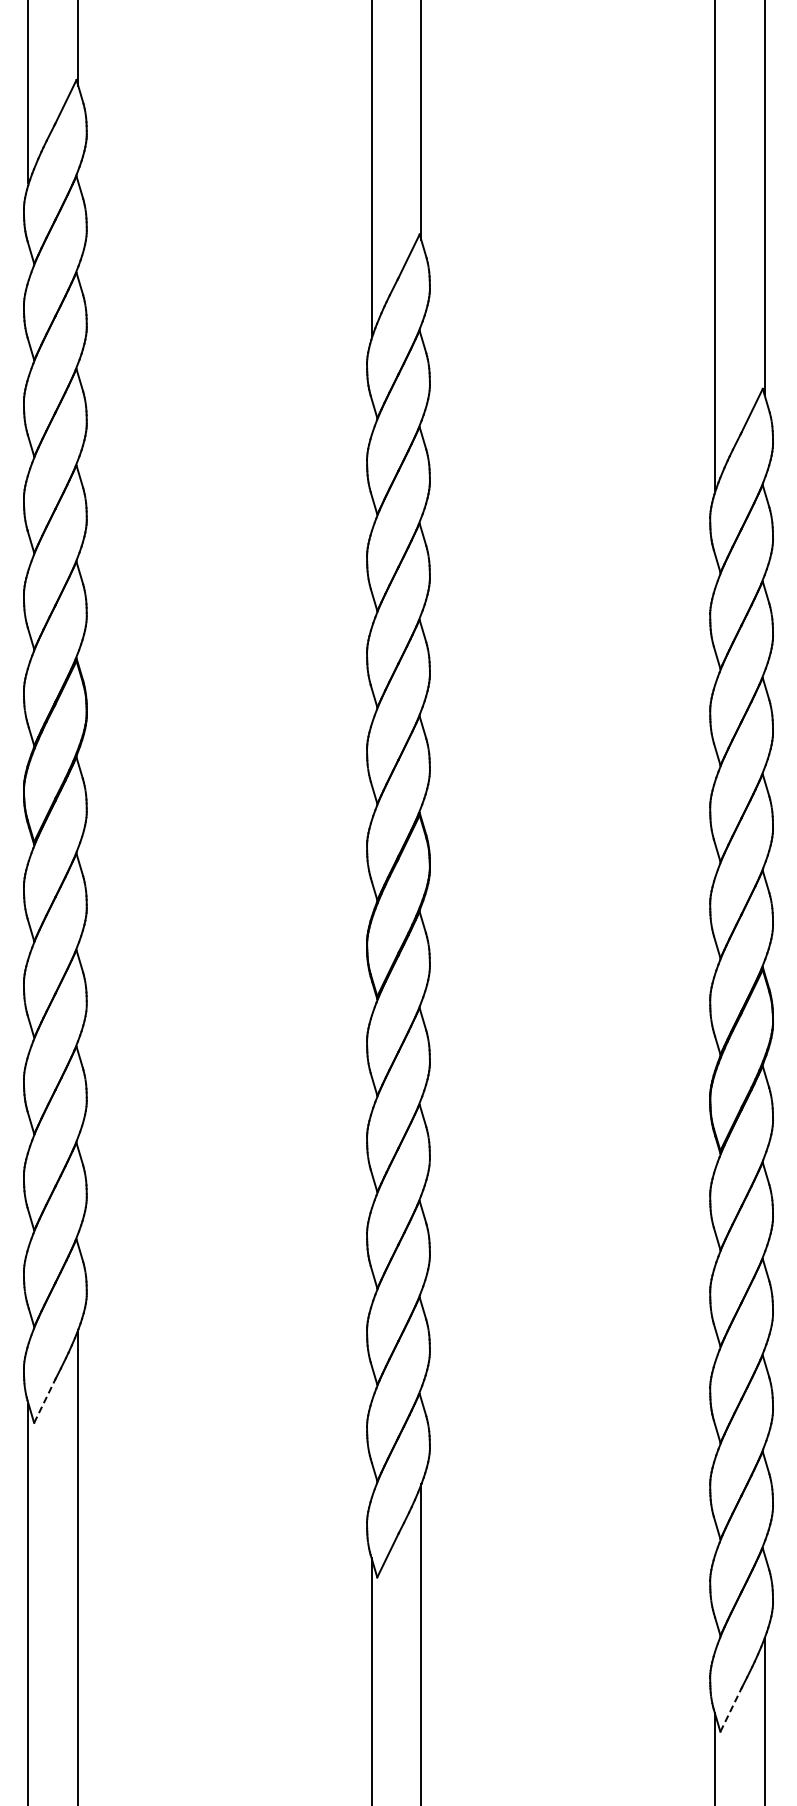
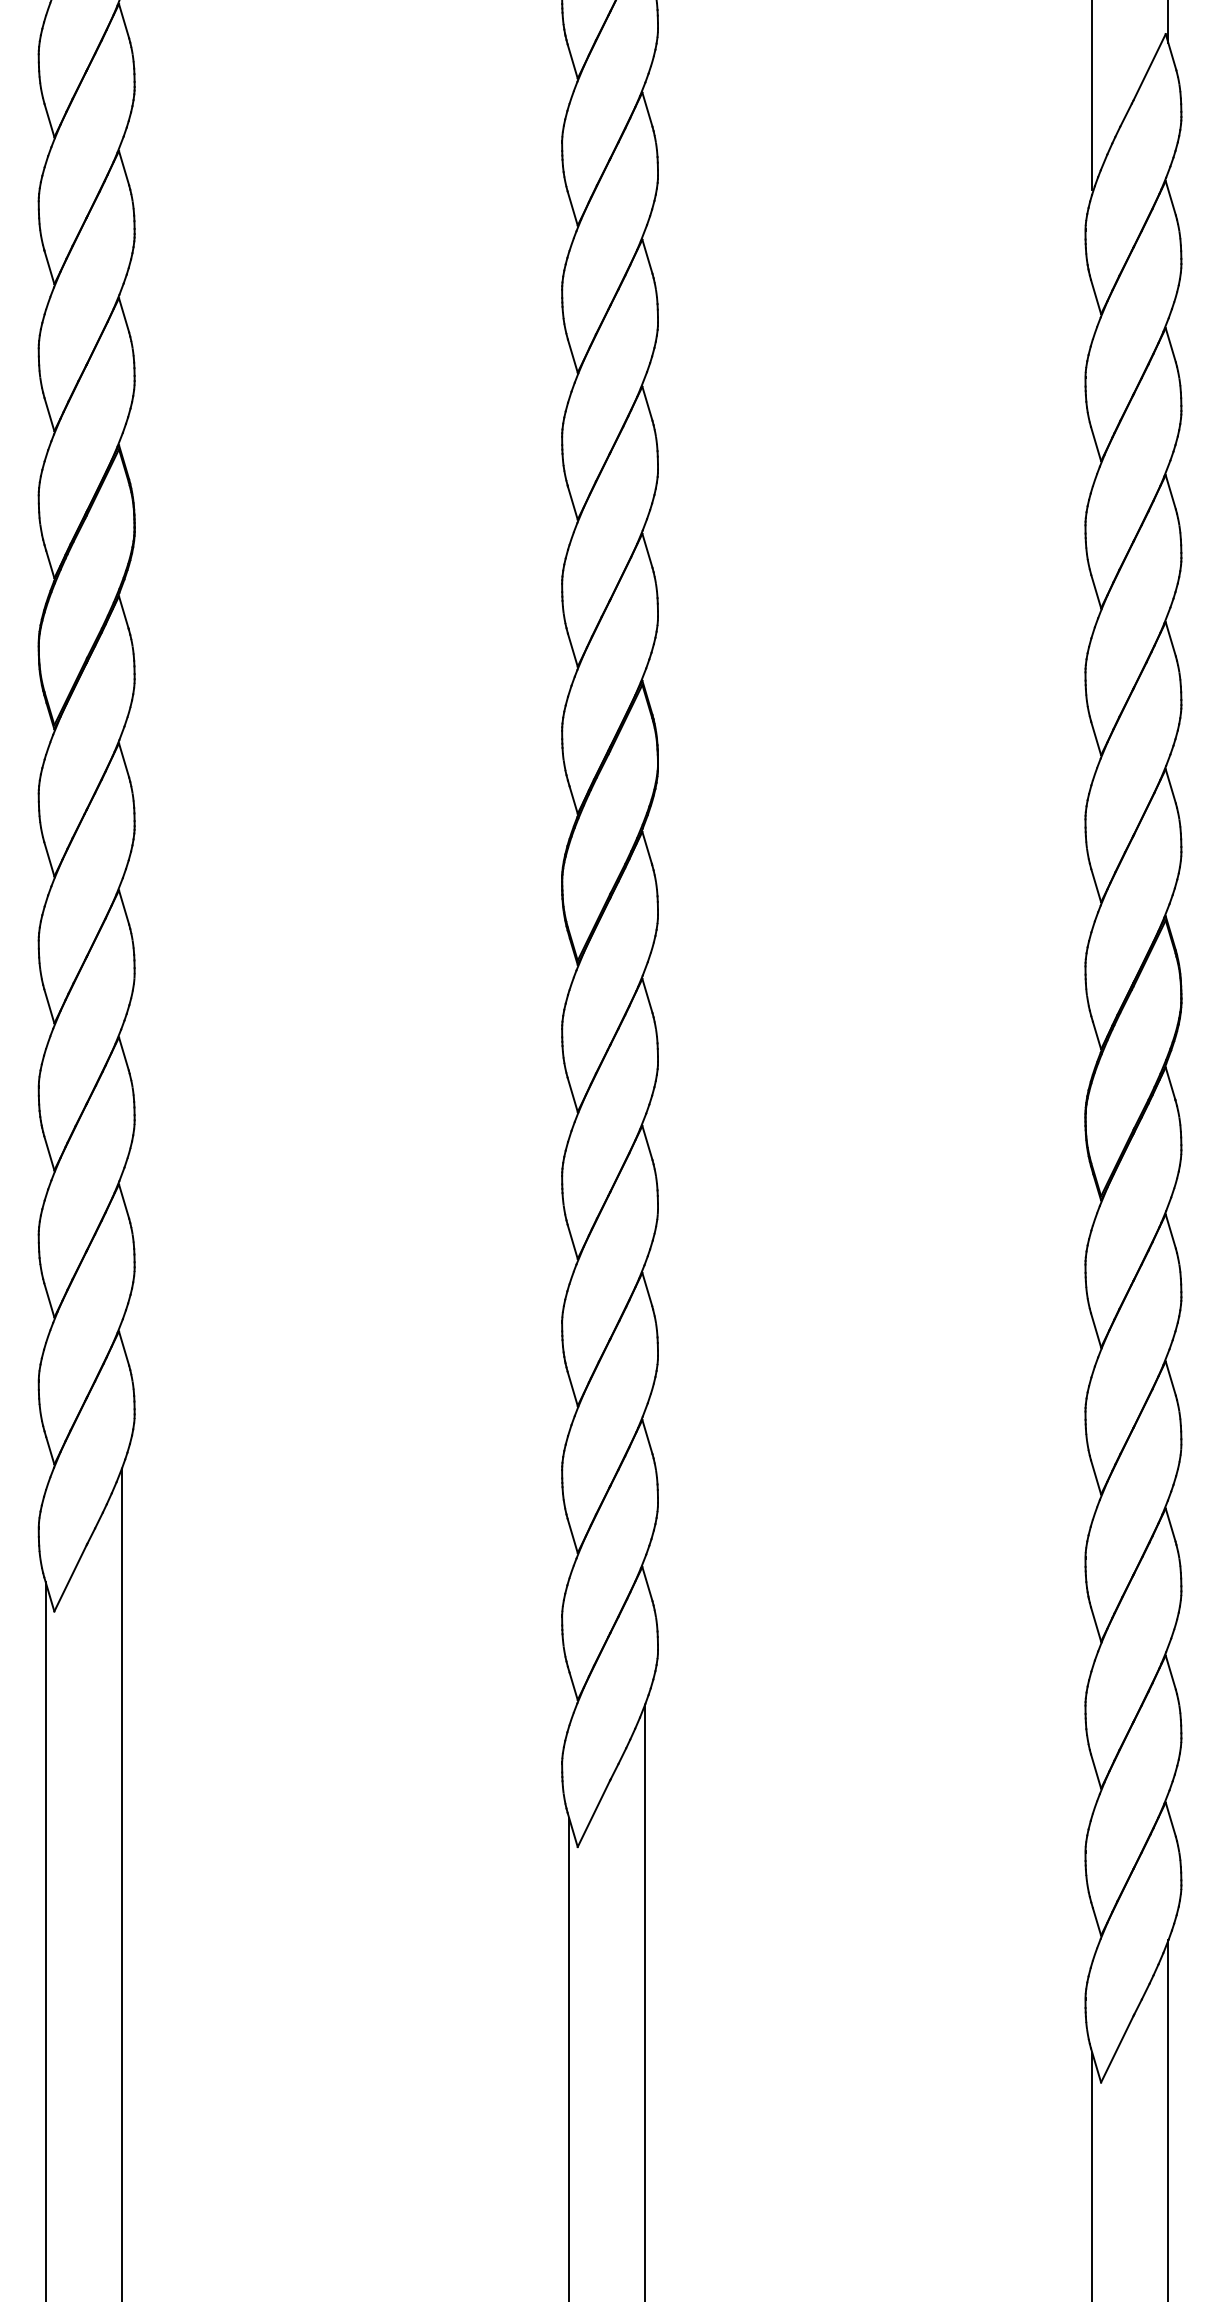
line: (44, 1400) -> (70, 1577), dashed -> solid
line: (731, 1709) -> (1118, 2048), dashed -> solid

